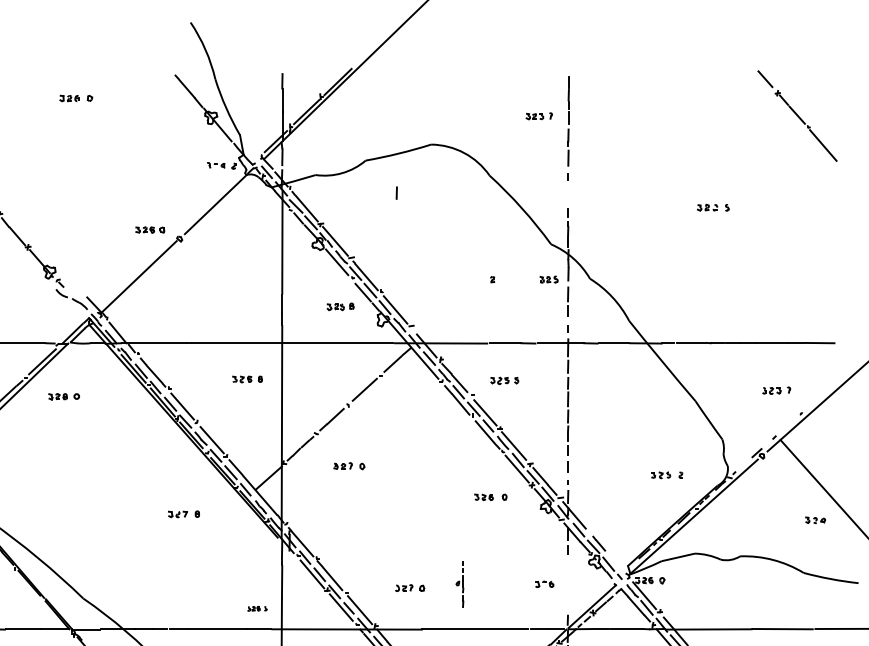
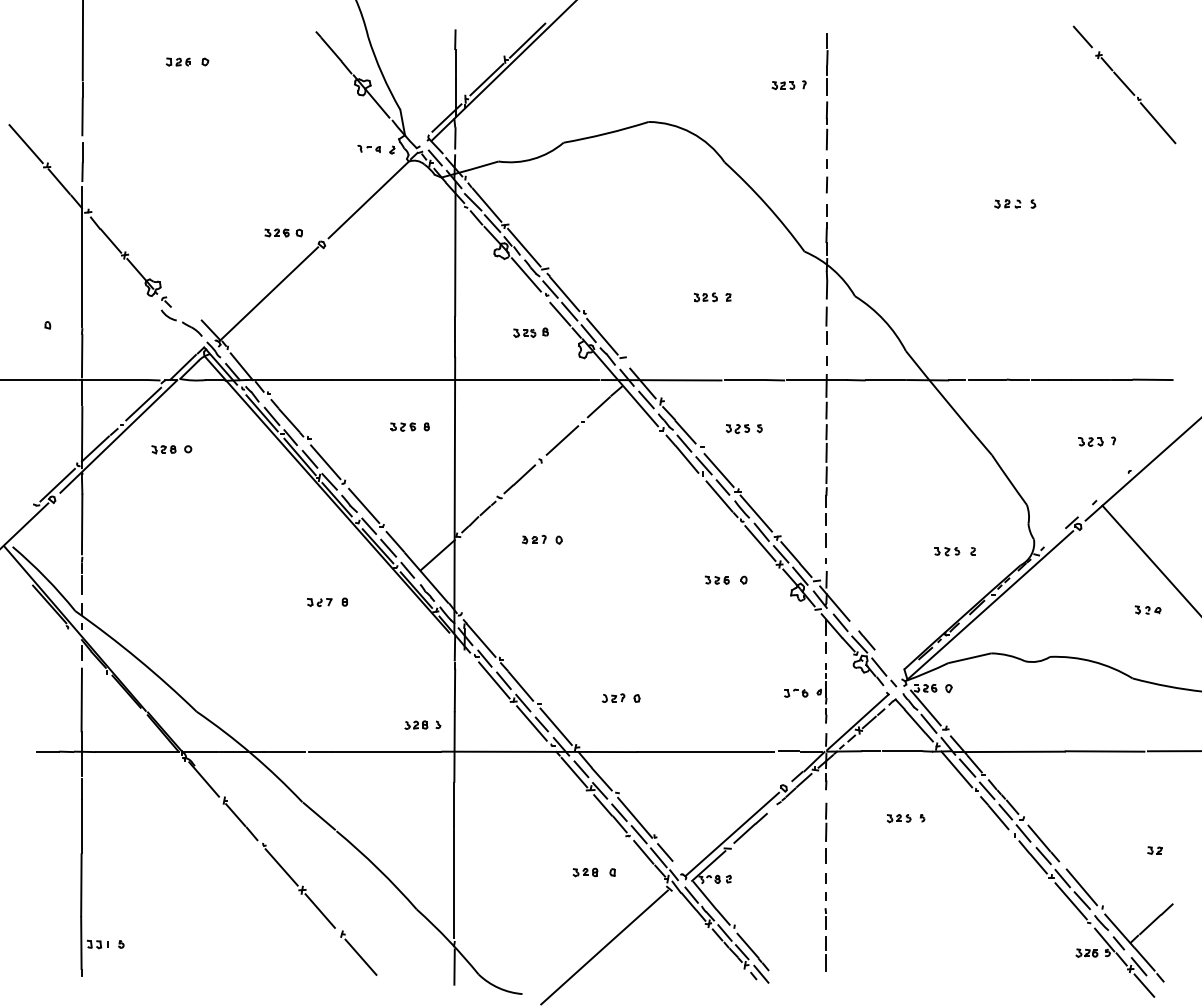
line: (396, 192) -> (826, 184), moved
part: (548, 279) -> (705, 297), moved
part: (459, 584) -> (821, 693), moved
part: (257, 608) -> (422, 724), size x1.43

